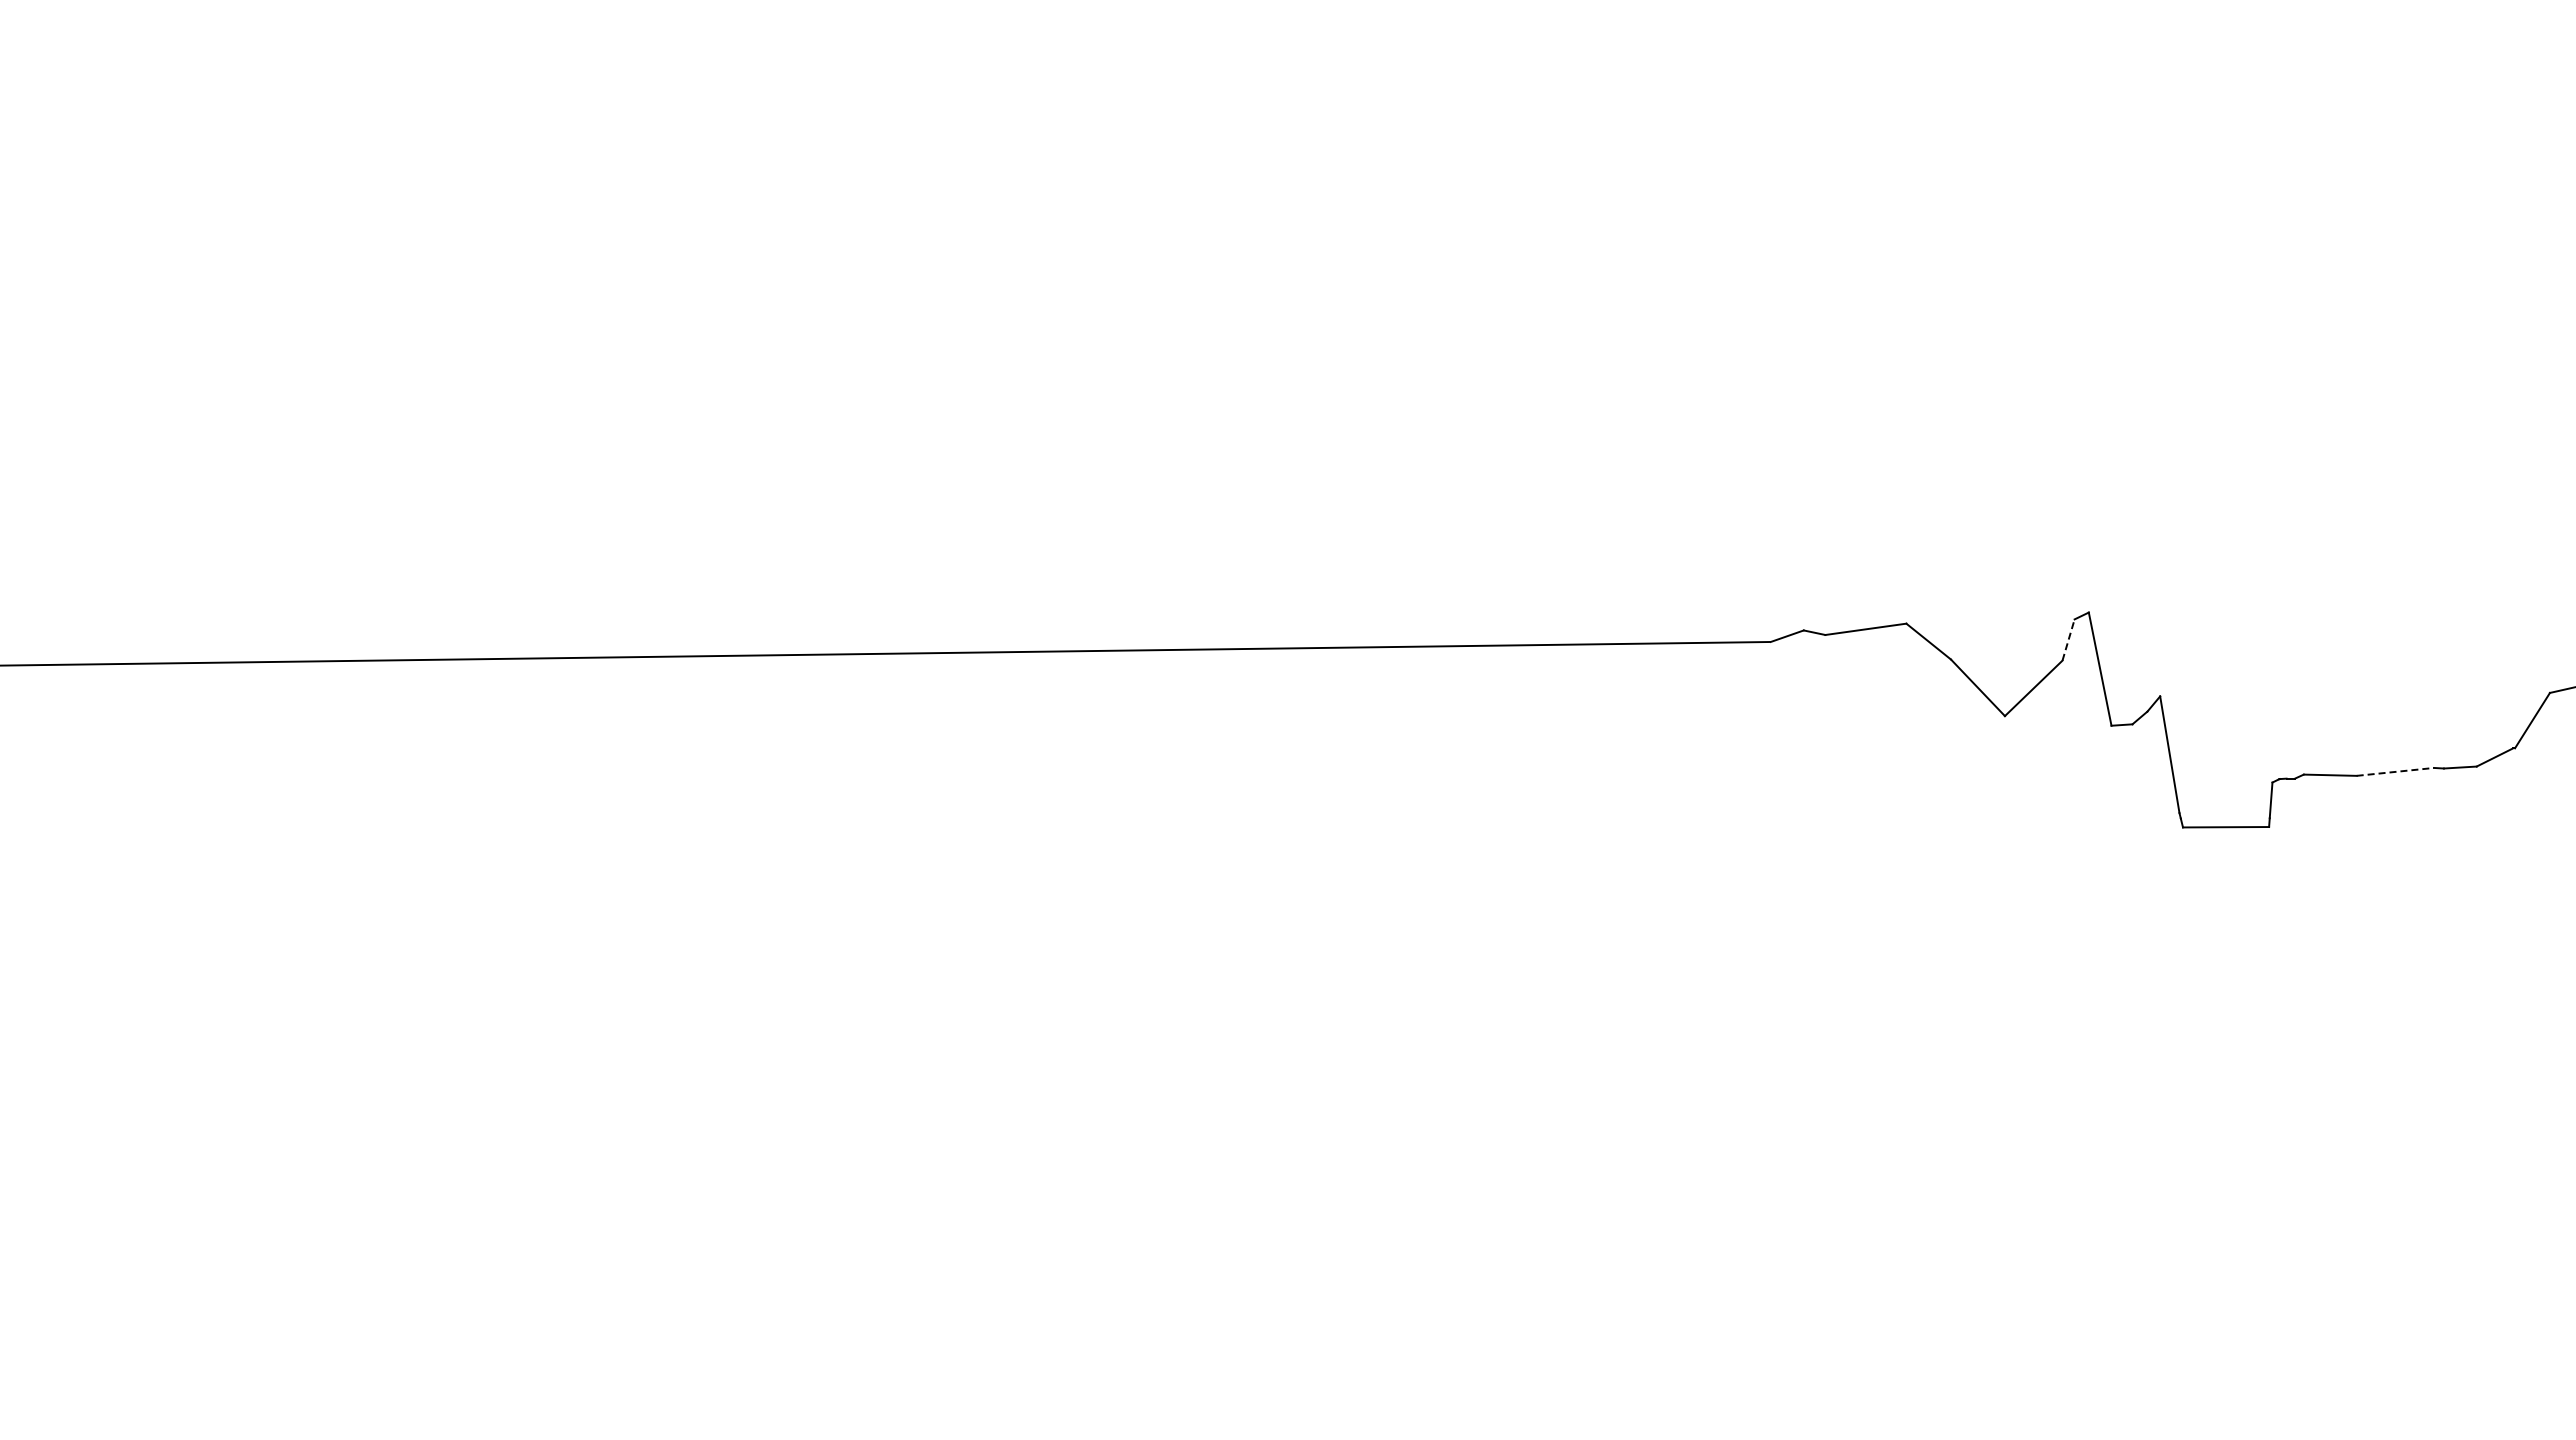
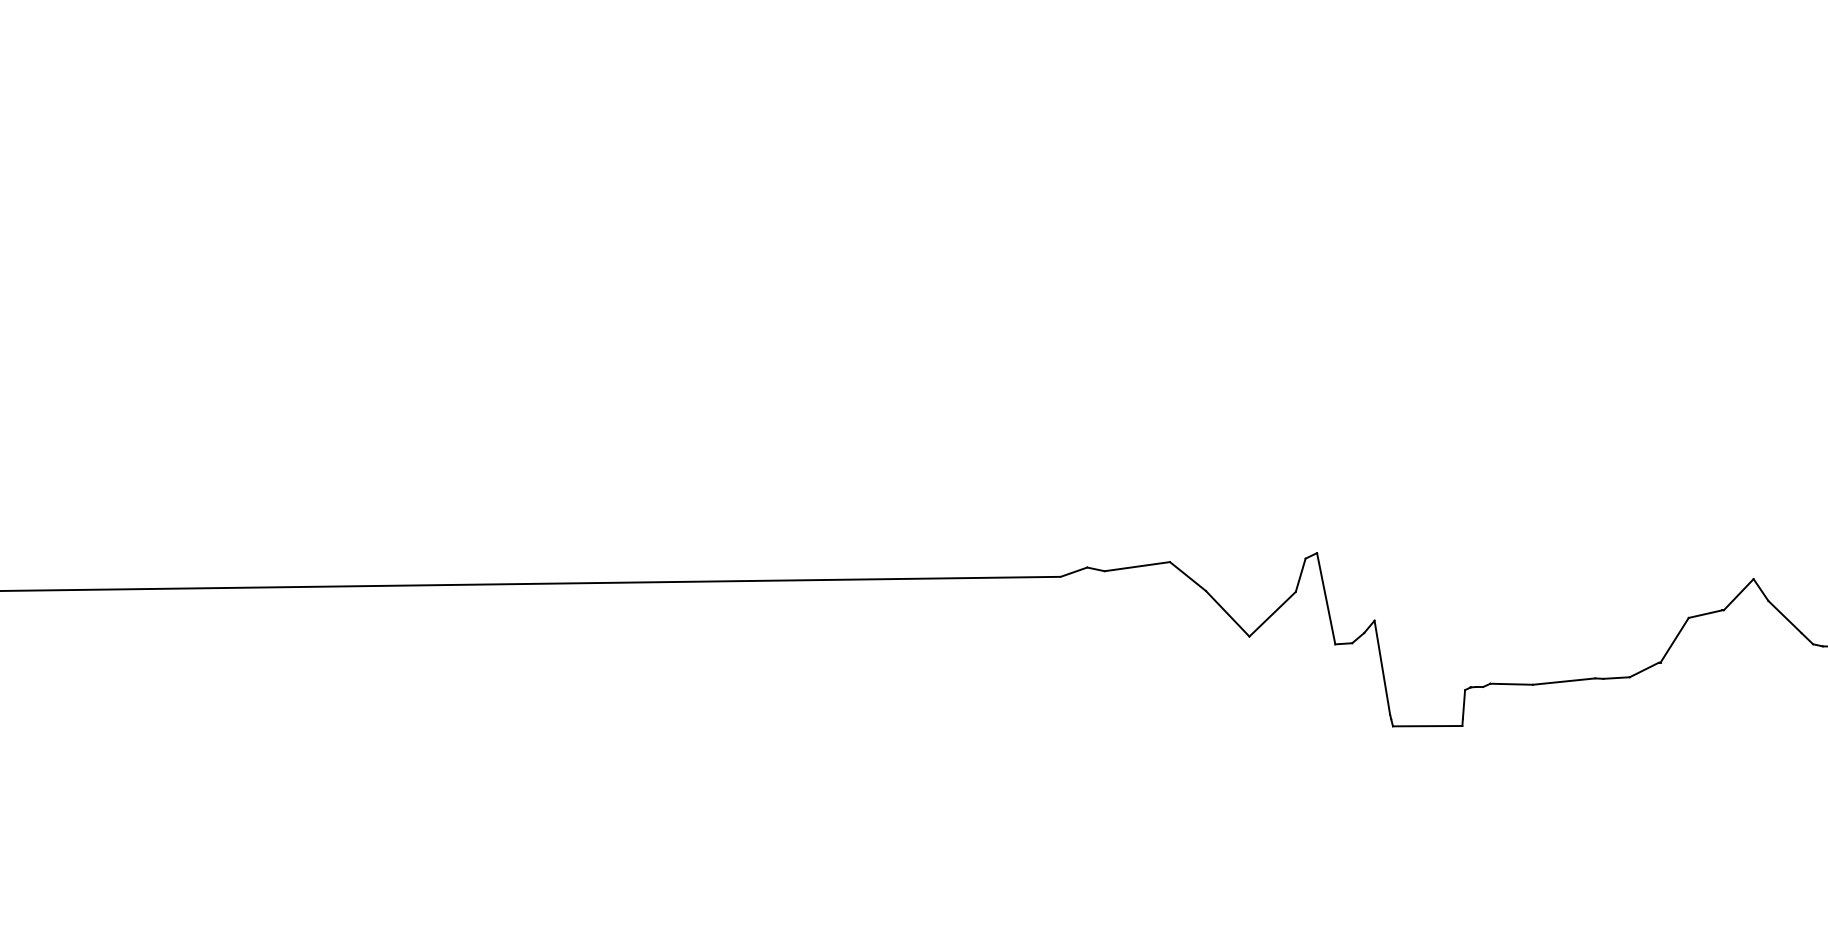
line: (2068, 639) -> (1300, 574), dashed -> solid
line: (2395, 771) -> (1564, 681), dashed -> solid

